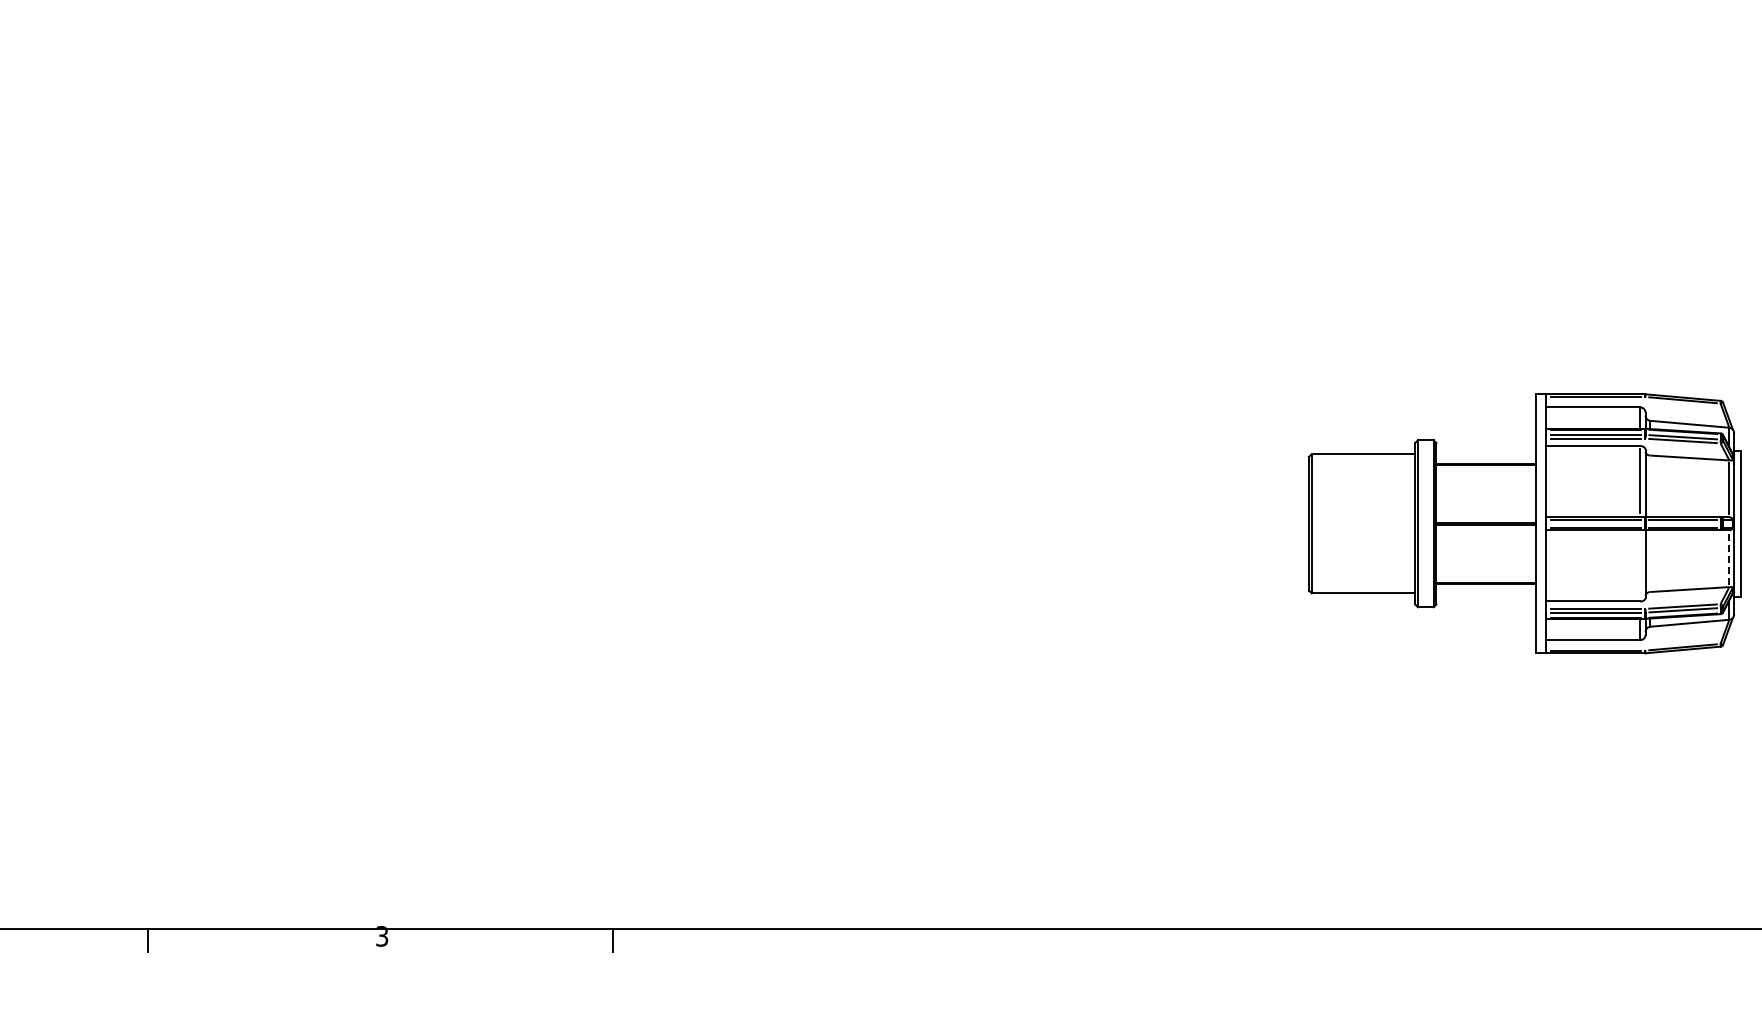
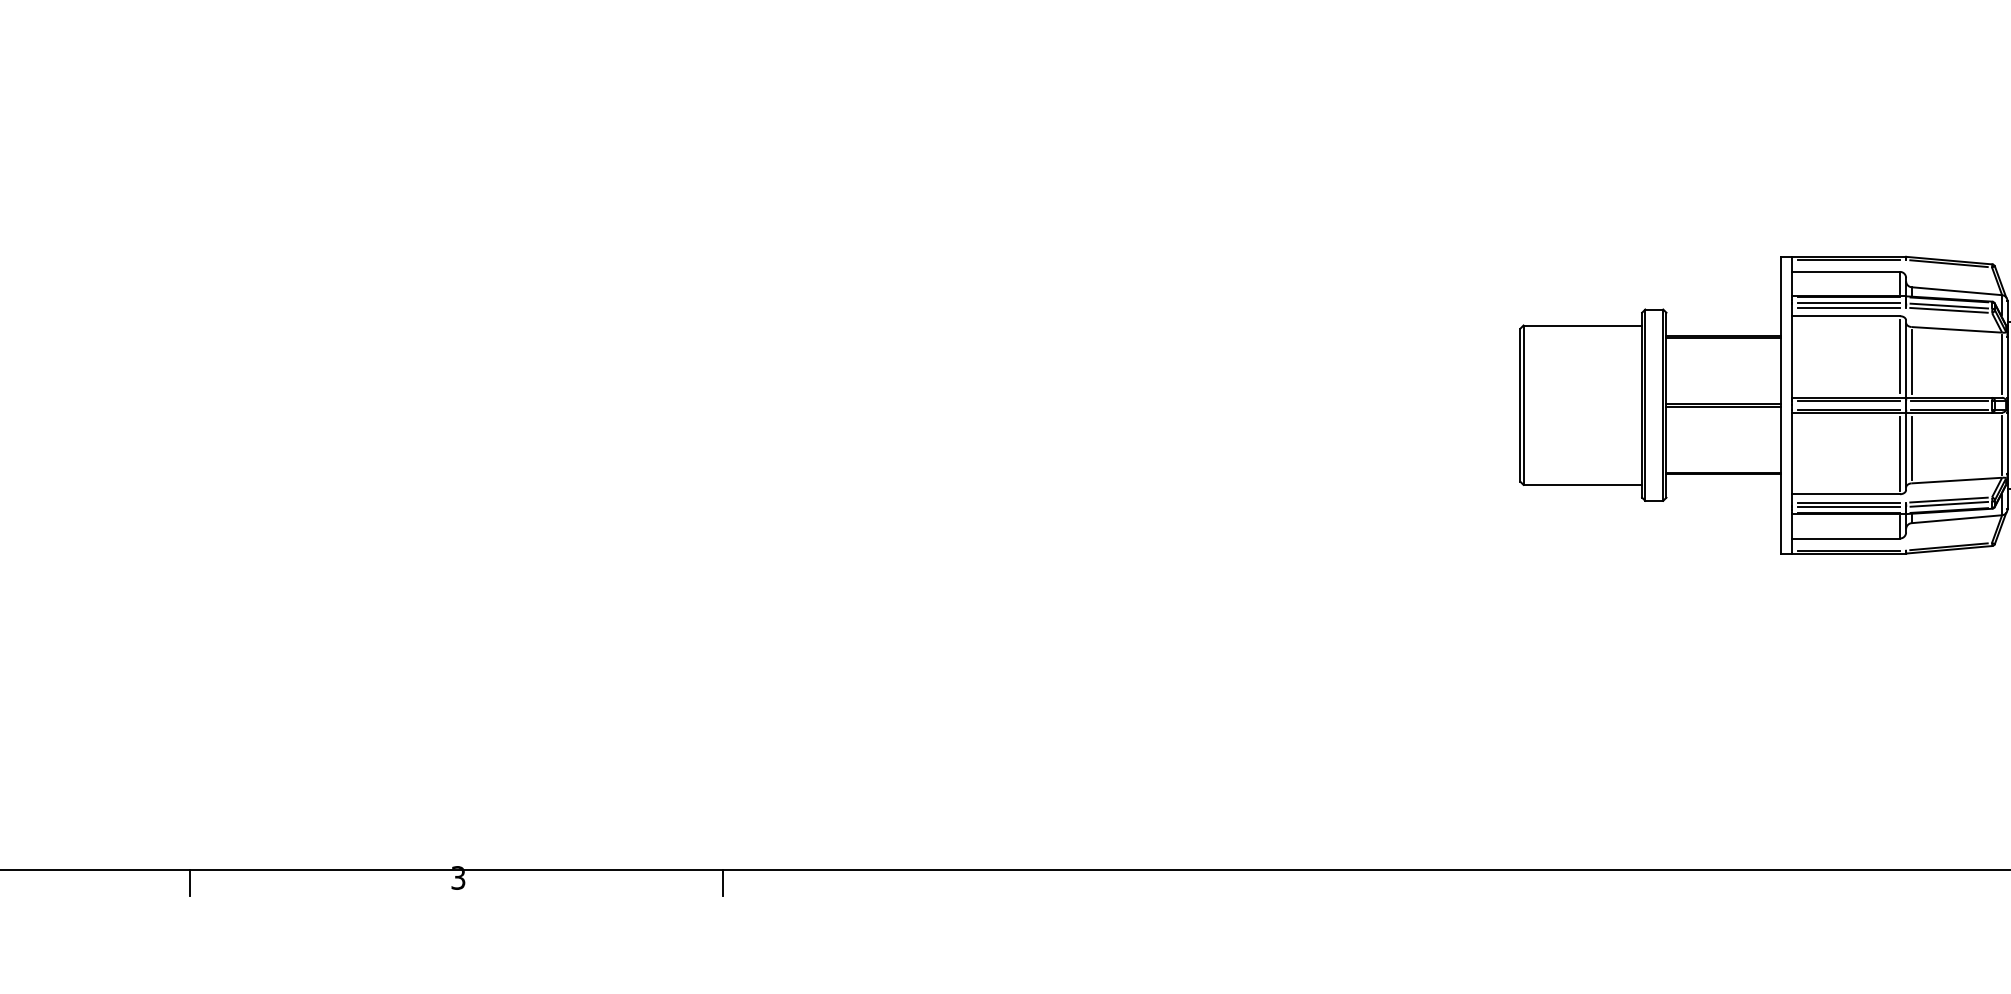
line: (1650, 485) -> (1911, 361), added
line: (1729, 559) -> (2002, 446), dashed -> solid
line: (1650, 561) -> (1911, 448), added
line: (1640, 566) -> (1900, 454), added

